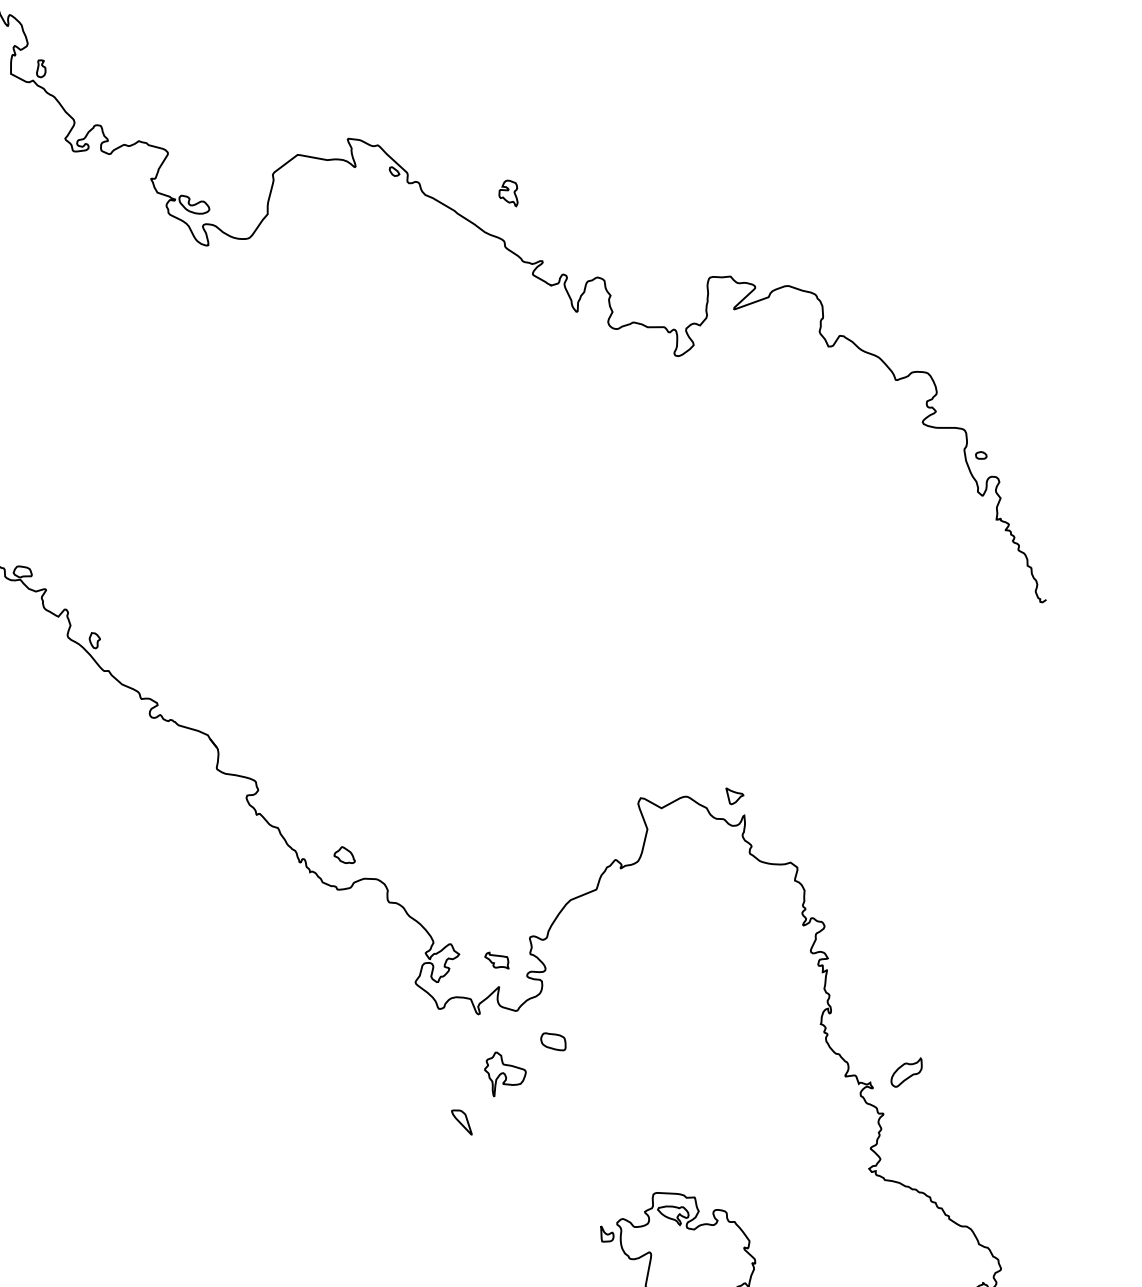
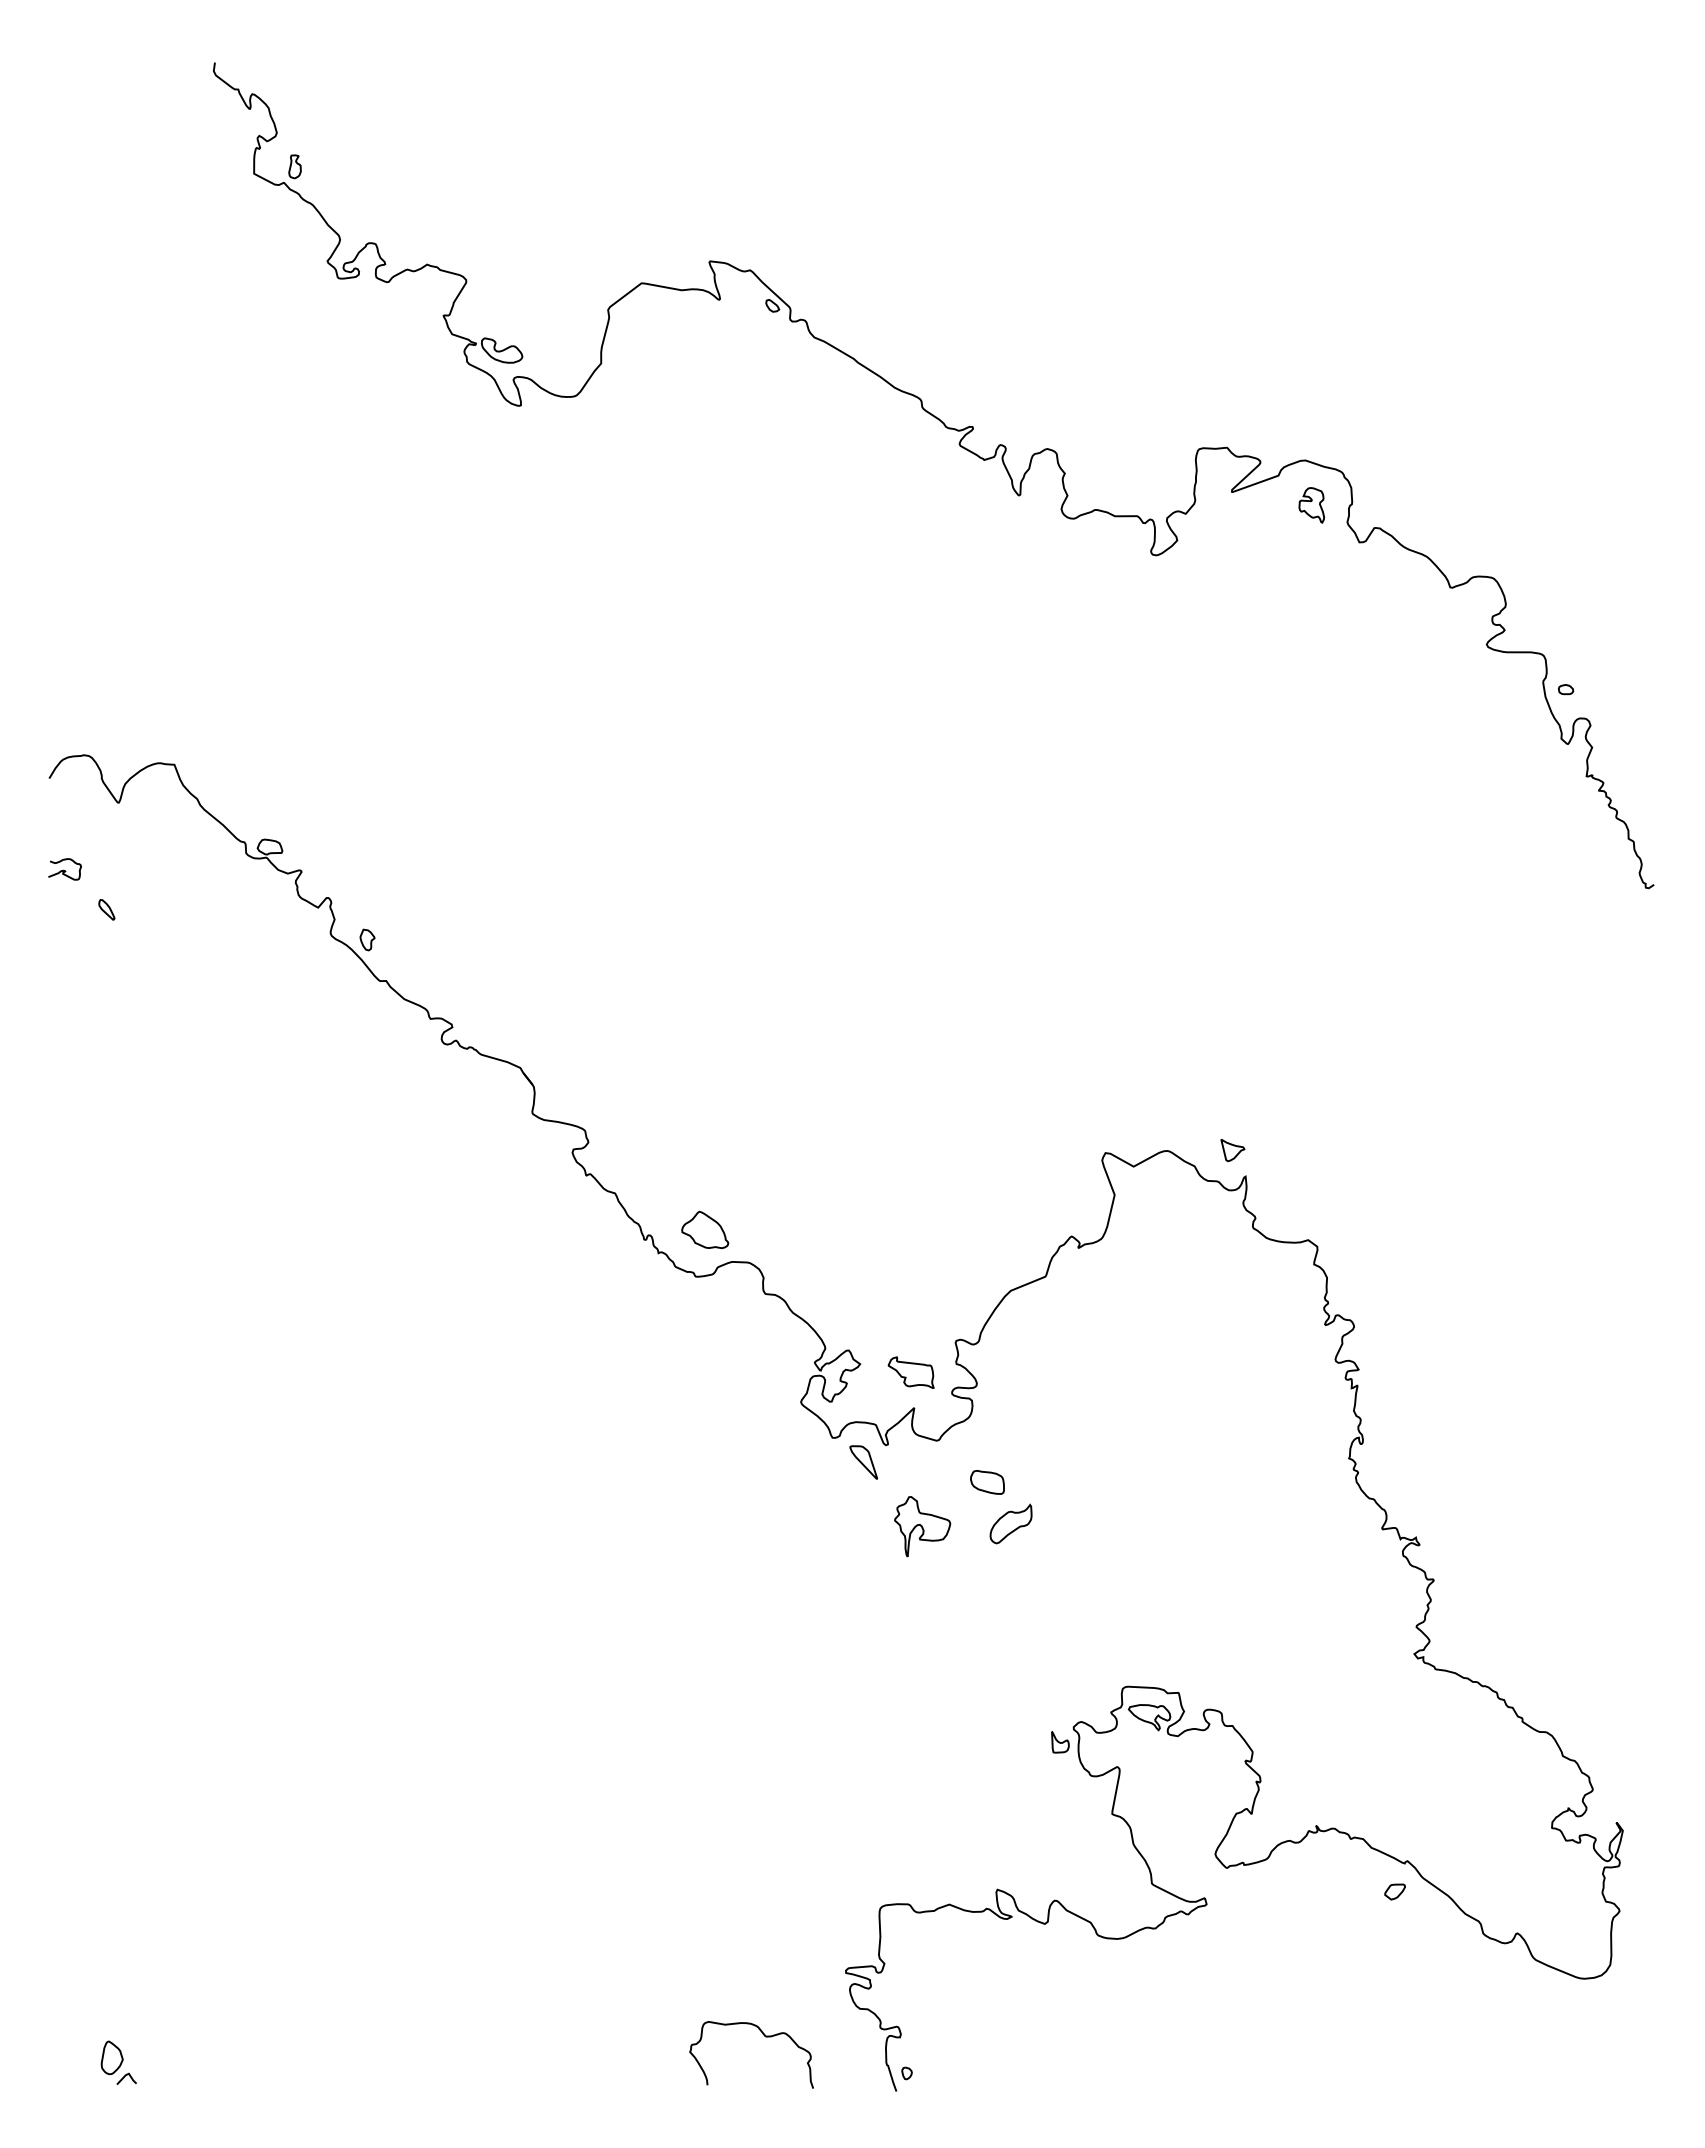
part: (508, 193) -> (1311, 505), moved
part: (344, 854) -> (705, 1229), size x1.67
part: (496, 960) -> (910, 1372), size x1.43
part: (906, 1072) -> (1010, 1523), moved
part: (461, 1122) -> (863, 1462), moved

